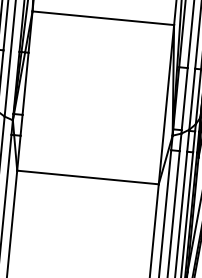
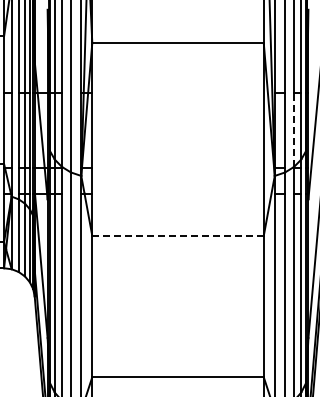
line: (192, 98) -> (294, 129), solid -> dashed
line: (88, 177) -> (178, 235), solid -> dashed

